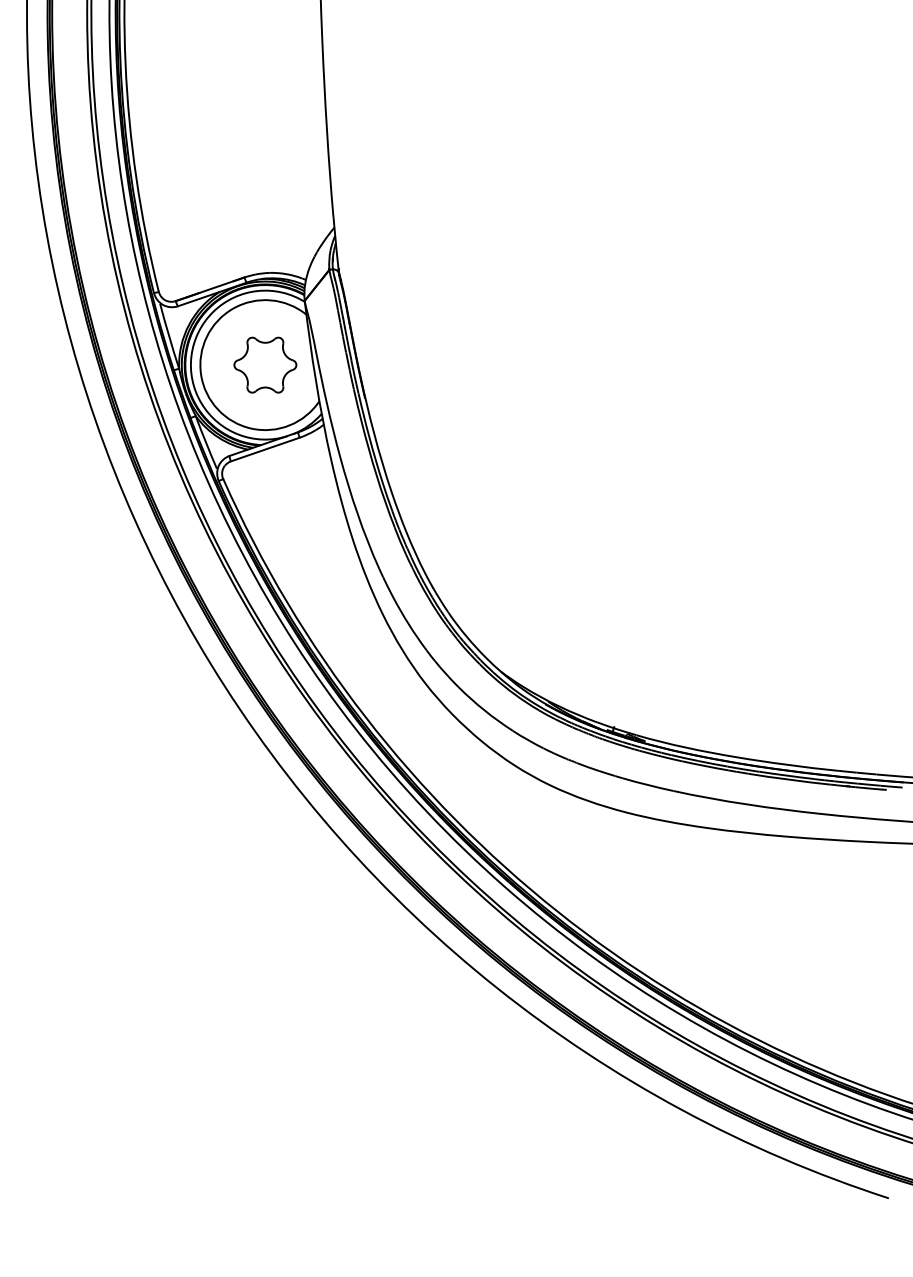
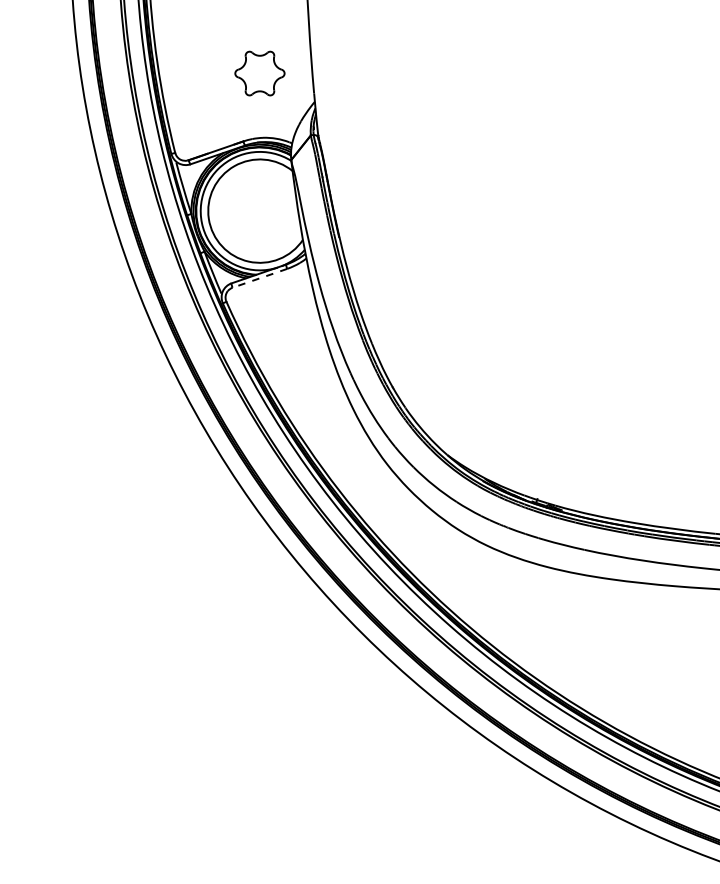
part: (265, 364) -> (260, 73), moved
line: (264, 449) -> (259, 278), solid -> dashed

